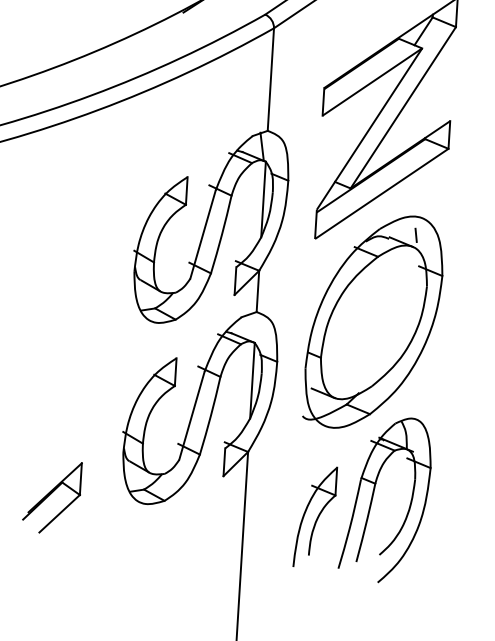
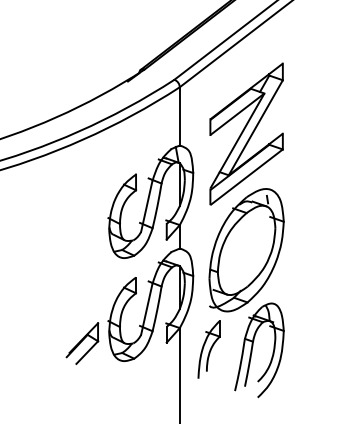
part: (52, 497) -> (82, 343), moved
part: (314, 516) -> (208, 349), moved

